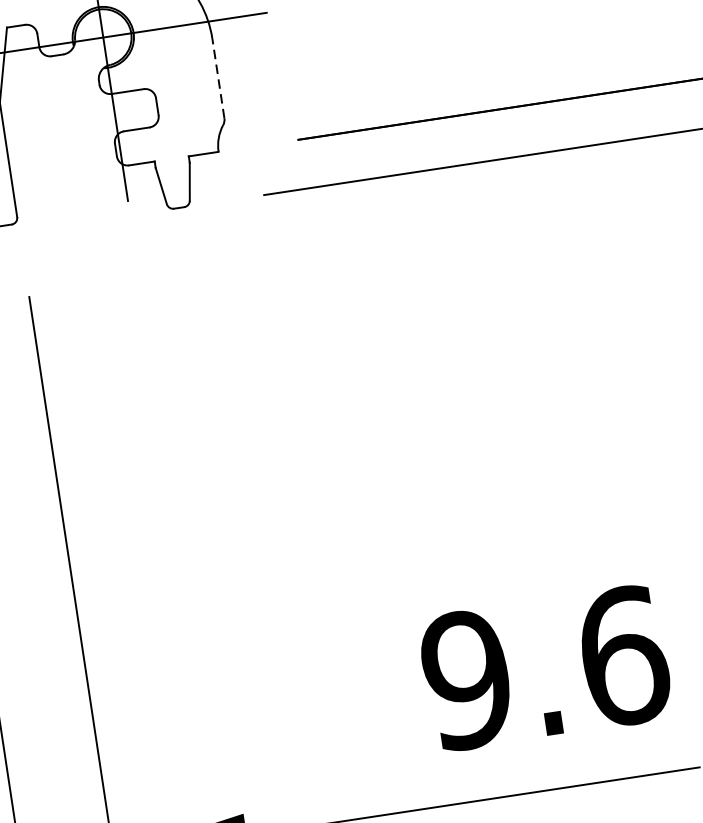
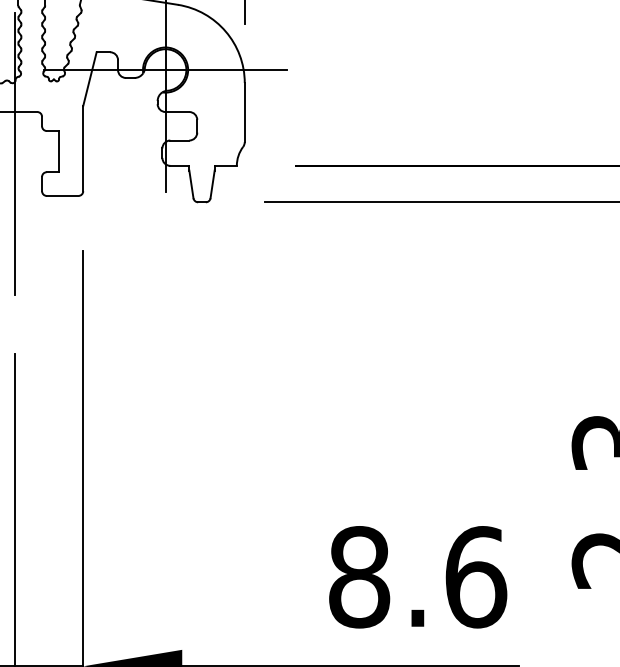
line: (218, 78) -> (244, 112), dashed -> solid
text: (467, 680) -> (359, 577), 9.6 -> 8.6

